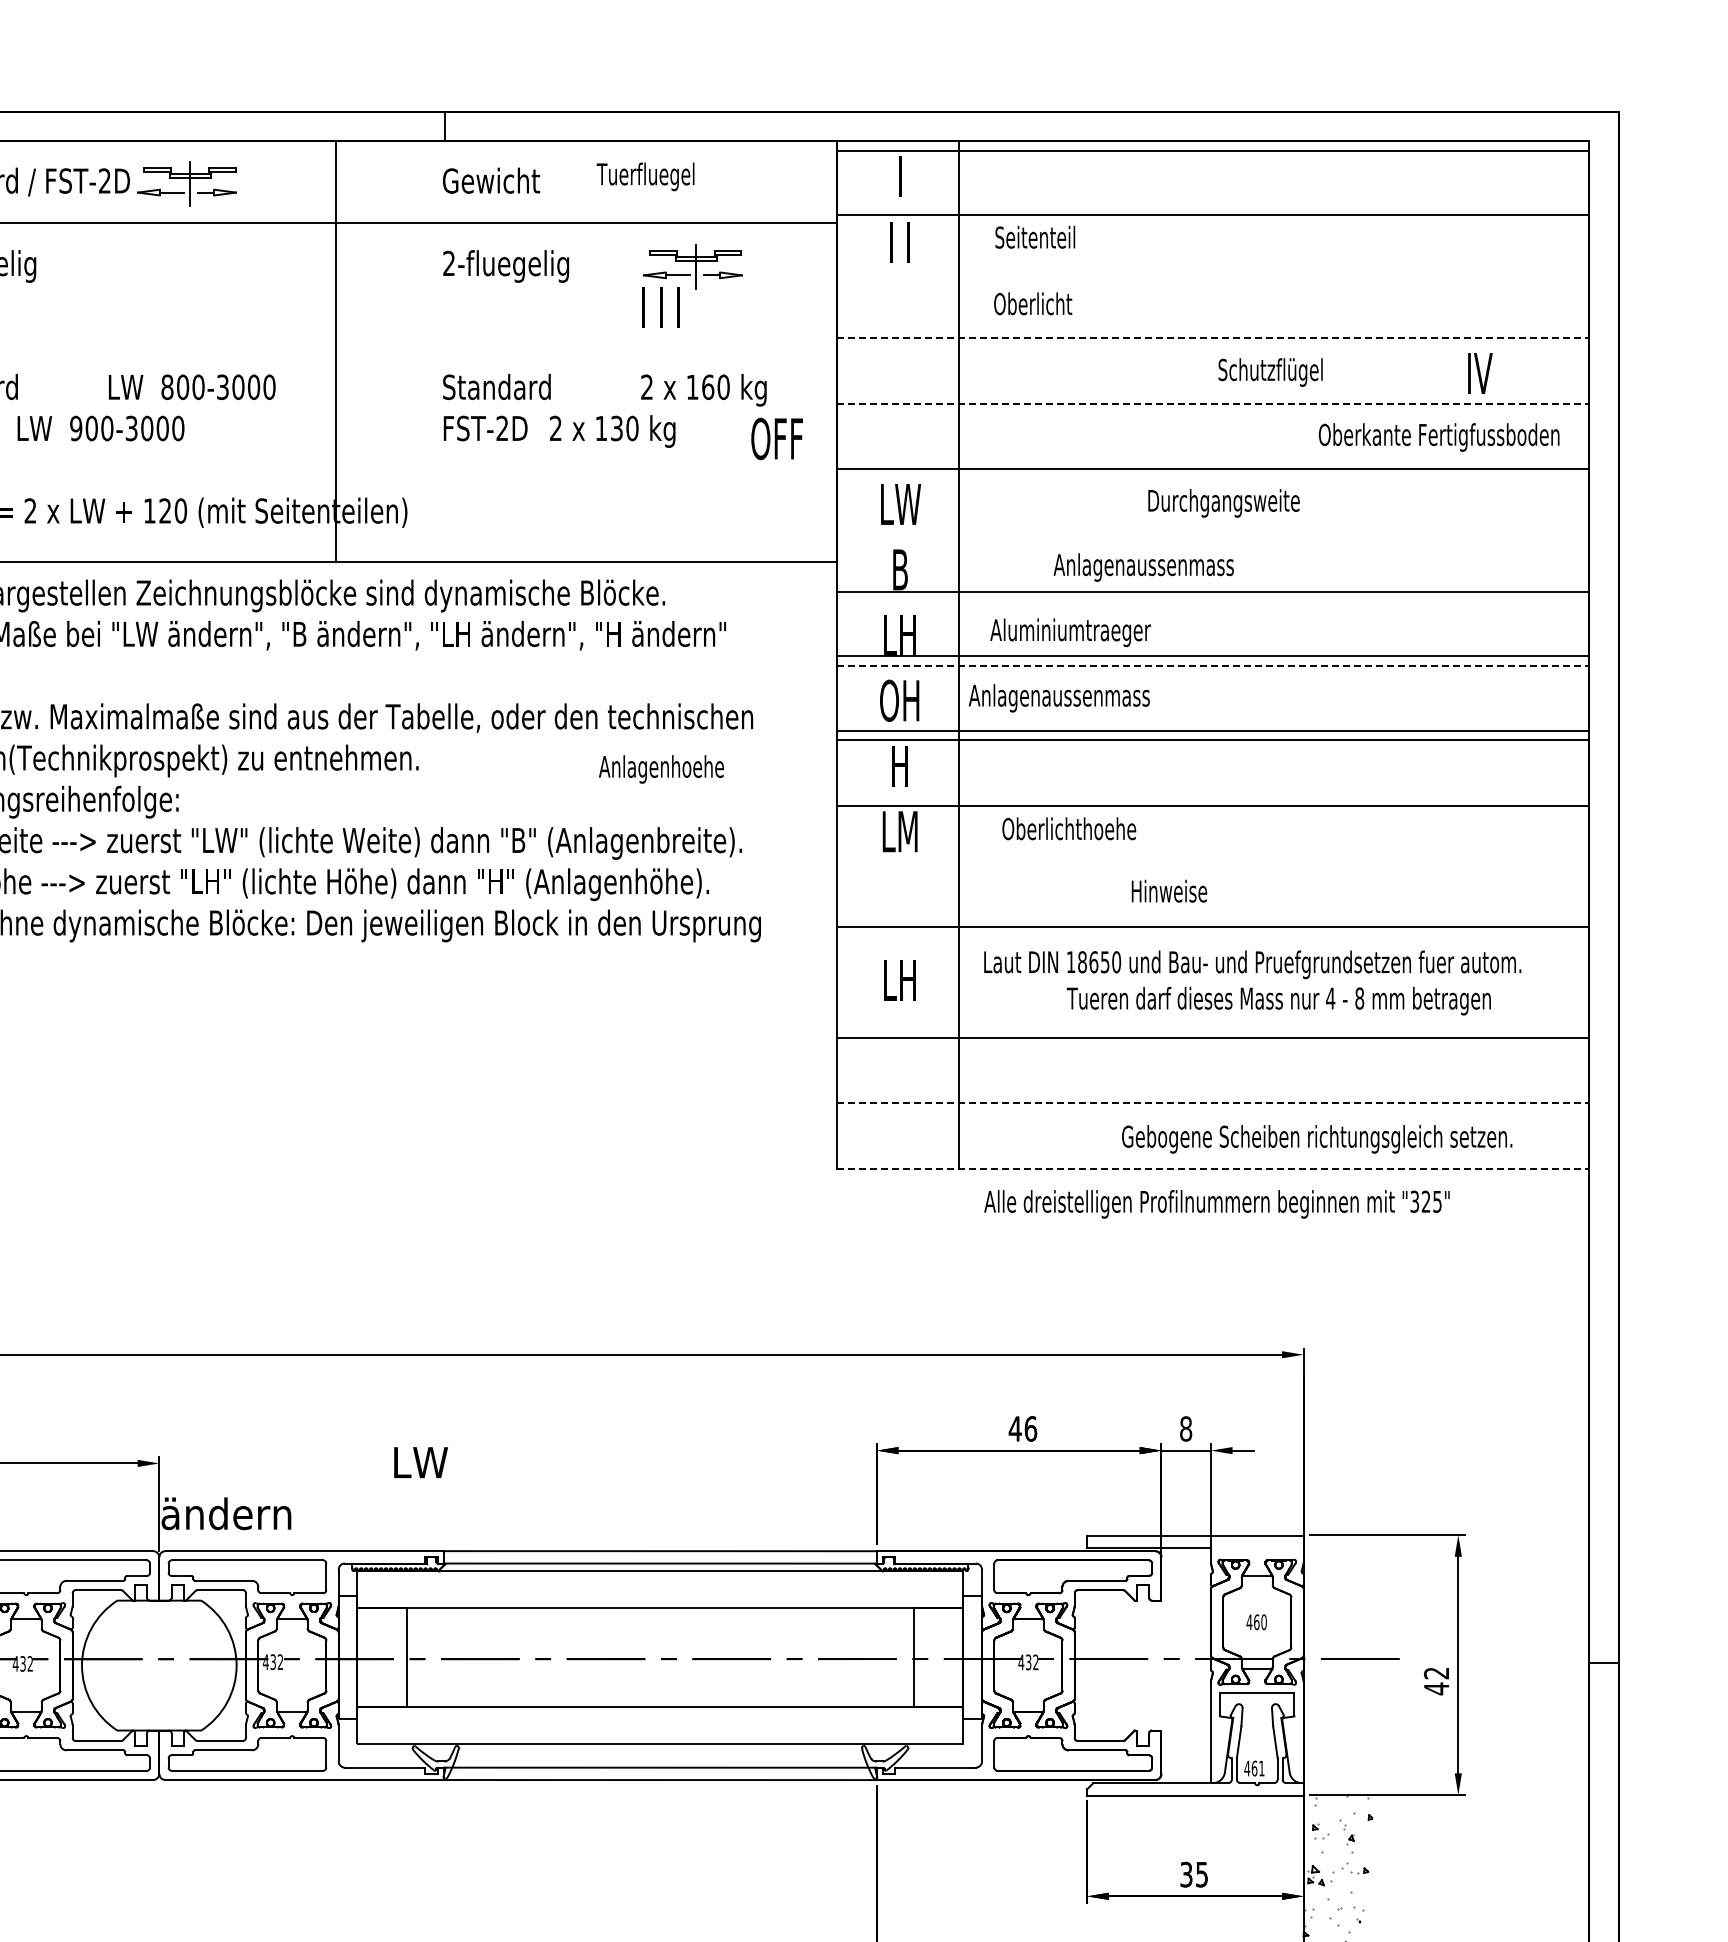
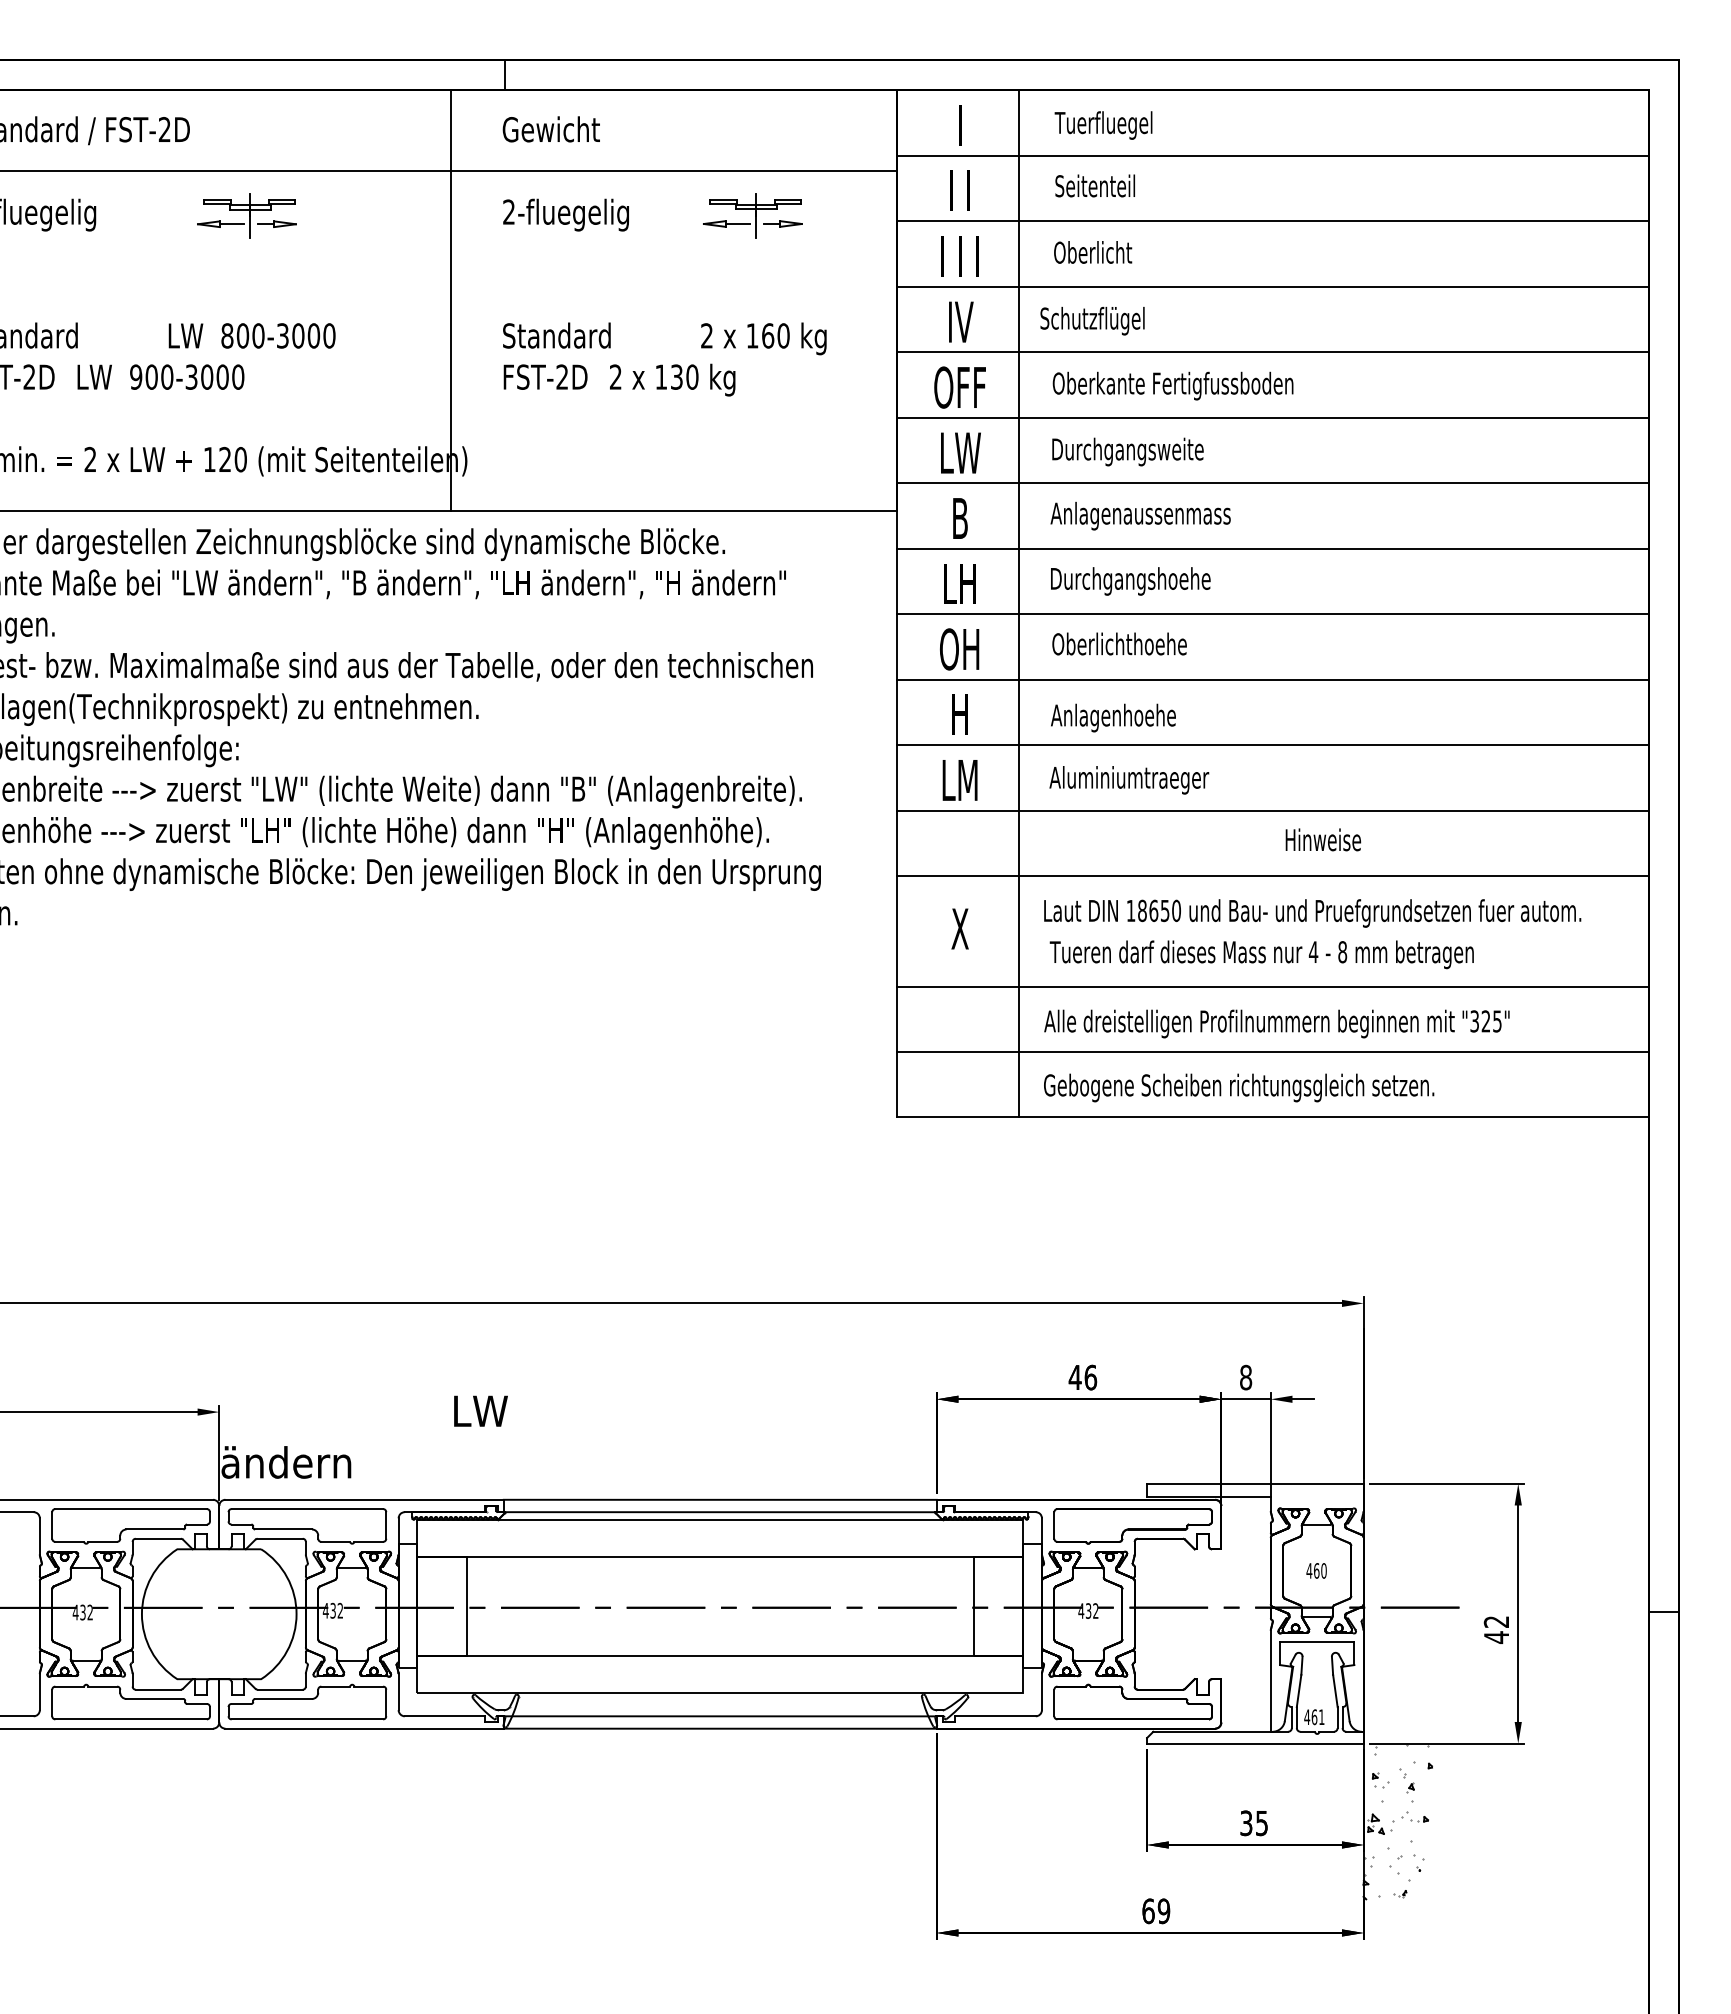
line: (1212, 150) -> (1272, 155), moved
text: (645, 176) -> (1103, 125), moved
part: (186, 183) -> (246, 215), moved
line: (1212, 215) -> (1272, 221), moved
text: (660, 307) -> (959, 256), moved
line: (1213, 337) -> (1273, 286), dashed -> solid
line: (336, 351) -> (451, 300), moved
text: (1270, 371) -> (1092, 320), moved
text: (1480, 372) -> (961, 321), moved
line: (1213, 403) -> (1273, 352), dashed -> solid
text: (1438, 436) -> (1172, 385), moved
text: (776, 438) -> (959, 387), moved
text: (1223, 502) -> (1127, 451), moved
text: (1143, 566) -> (1140, 515), moved
line: (1212, 591) -> (1272, 483), moved
text: (1070, 632) -> (1130, 581), Aluminiumtraeger -> Durchgangshoehe
line: (1212, 655) -> (1272, 548), moved
line: (1213, 665) -> (1273, 614), dashed -> solid
text: (1058, 697) -> (1118, 646), Anlagenaussenmass -> Oberlichthoehe
line: (1212, 740) -> (1272, 745), moved
text: (661, 768) -> (1113, 717), moved
line: (1212, 805) -> (1272, 810), moved
text: (1069, 831) -> (1129, 780), Oberlichthoehe -> Aluminiumtraeger
text: (1169, 890) -> (1323, 839), moved
text: (899, 979) -> (959, 928), LH -> X
text: (1278, 1000) -> (1261, 954), moved
line: (1213, 1103) -> (1273, 1052), dashed -> solid
text: (1317, 1138) -> (1239, 1087), moved
line: (1213, 1168) -> (1273, 1117), dashed -> solid
text: (1216, 1203) -> (1276, 1023), moved

